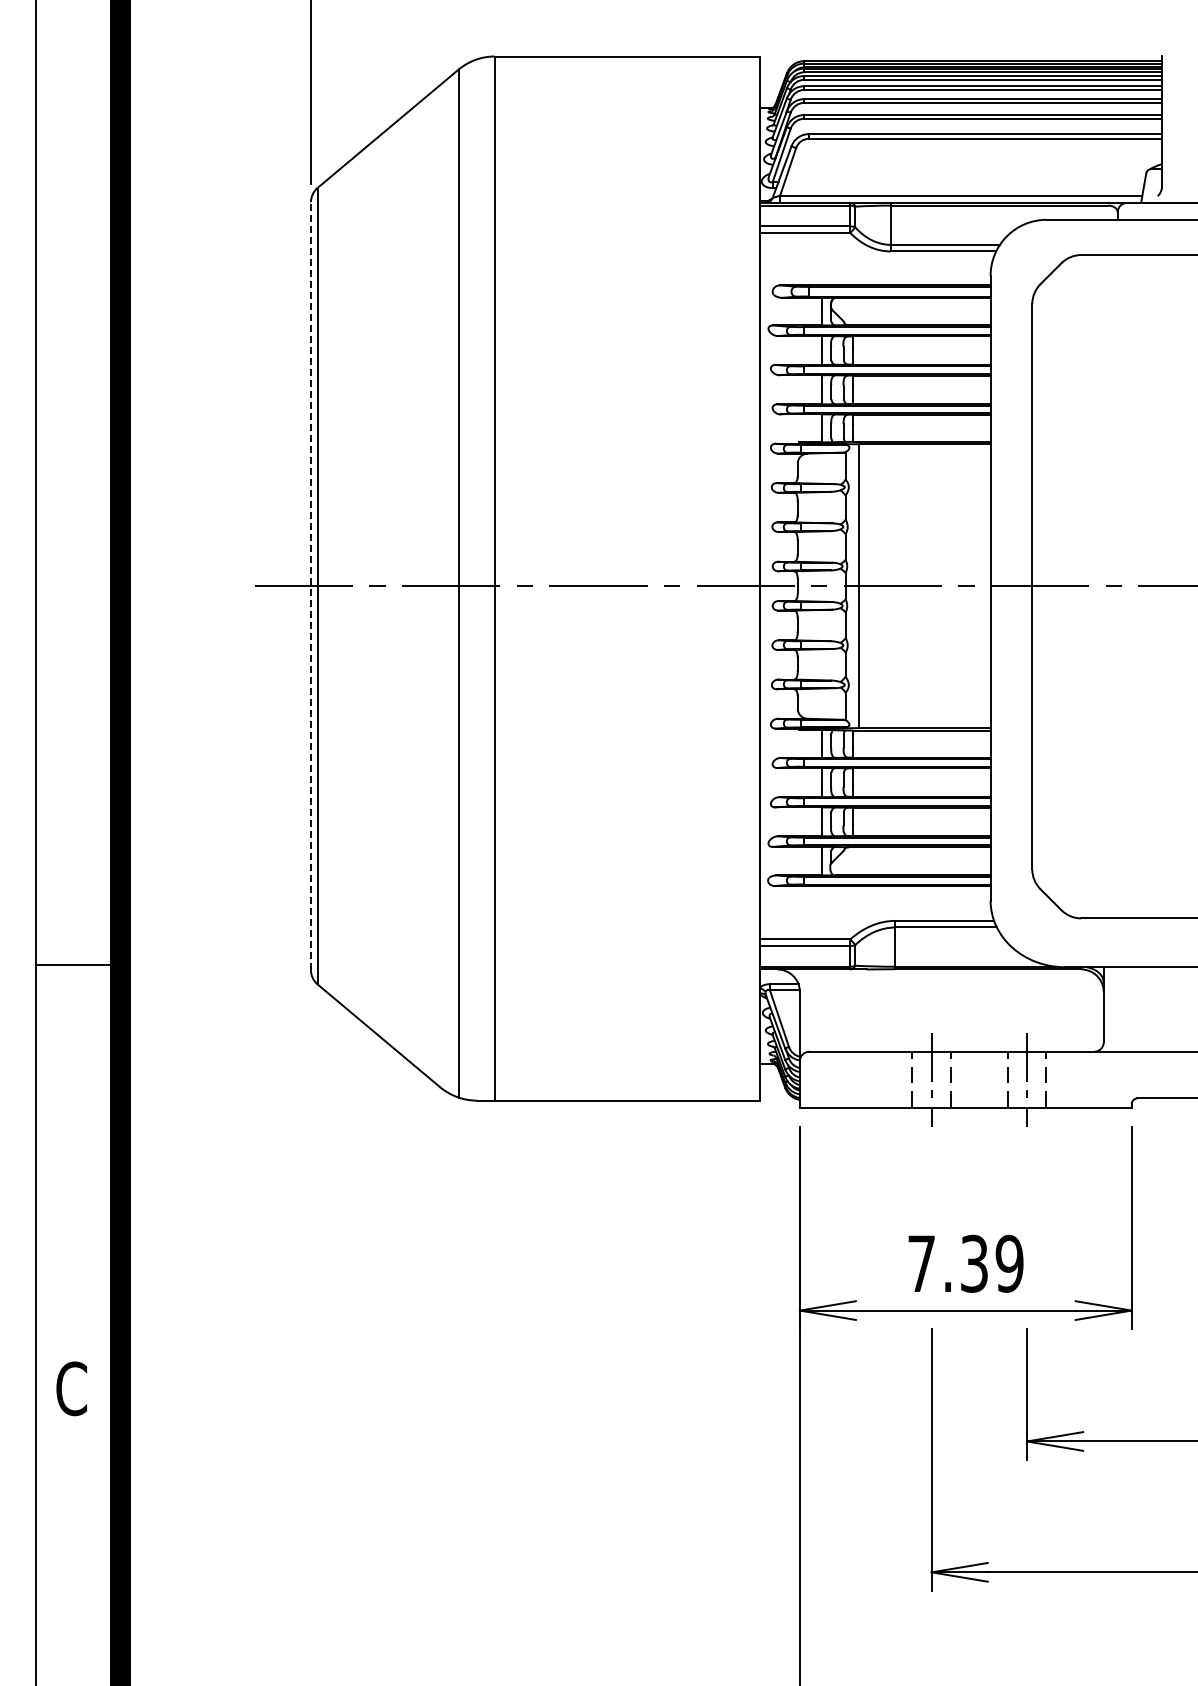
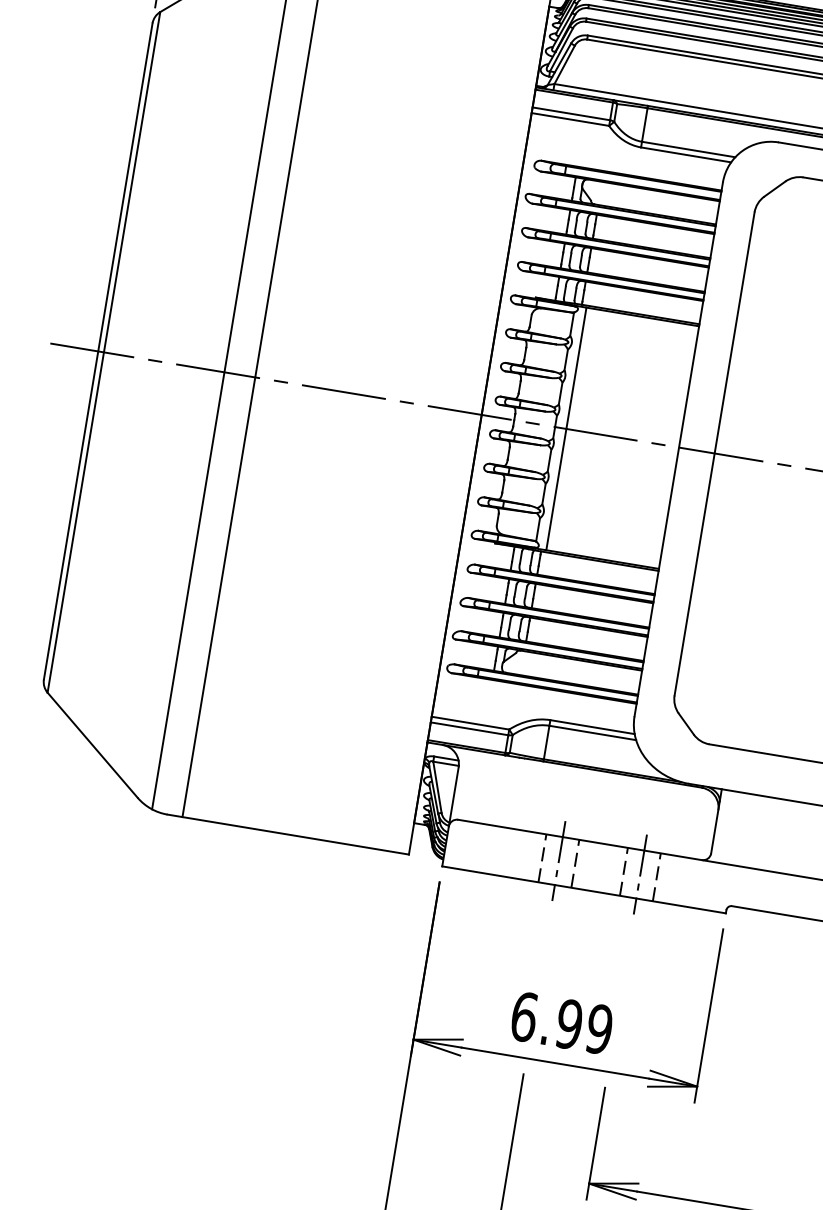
line: (310, 586) -> (97, 351), dashed -> solid
text: (948, 1263) -> (547, 1020), 7.39 -> 6.99

